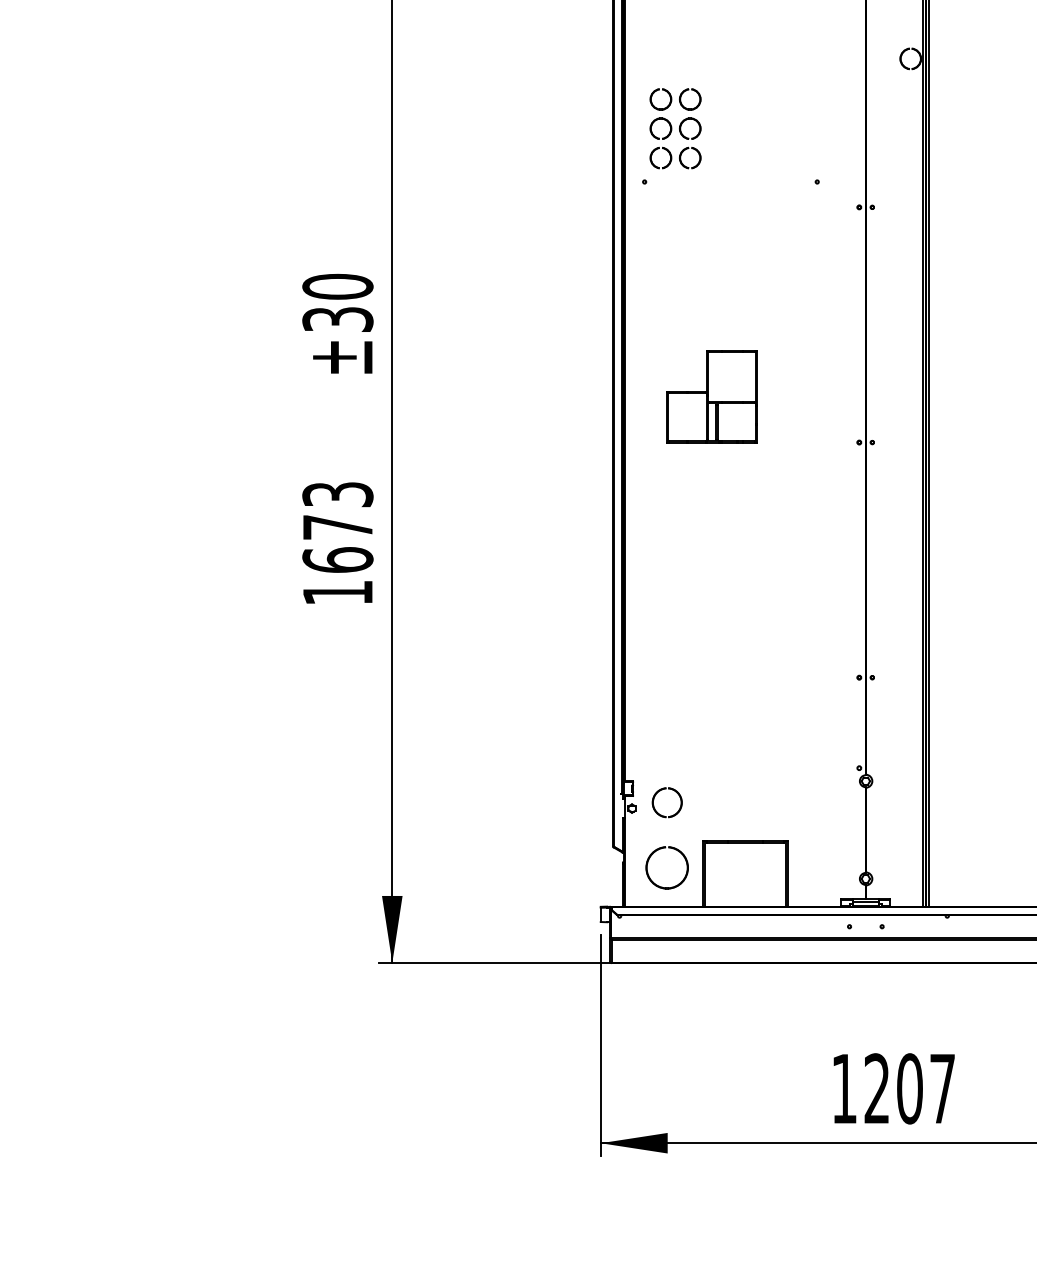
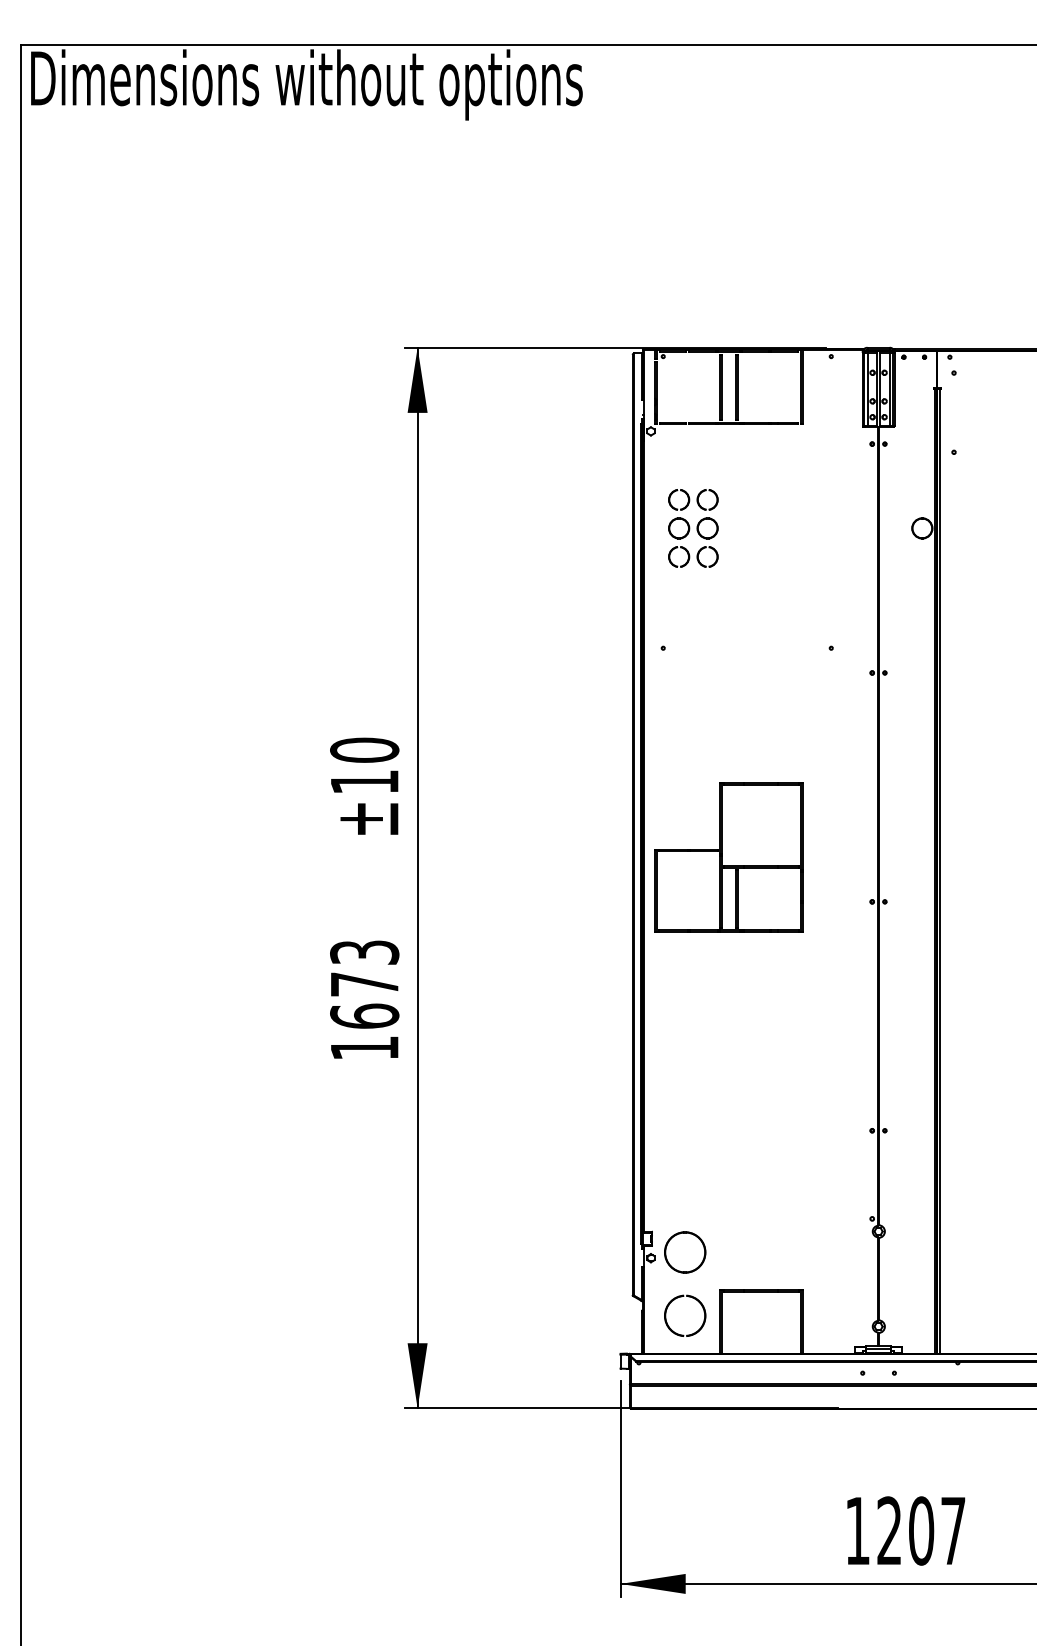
part: (675, 128) -> (693, 528), moved
text: (337, 319) -> (364, 782), ±30 -> ±10
part: (711, 396) -> (728, 857), size x1.67
part: (667, 802) -> (685, 1252), size x1.43

